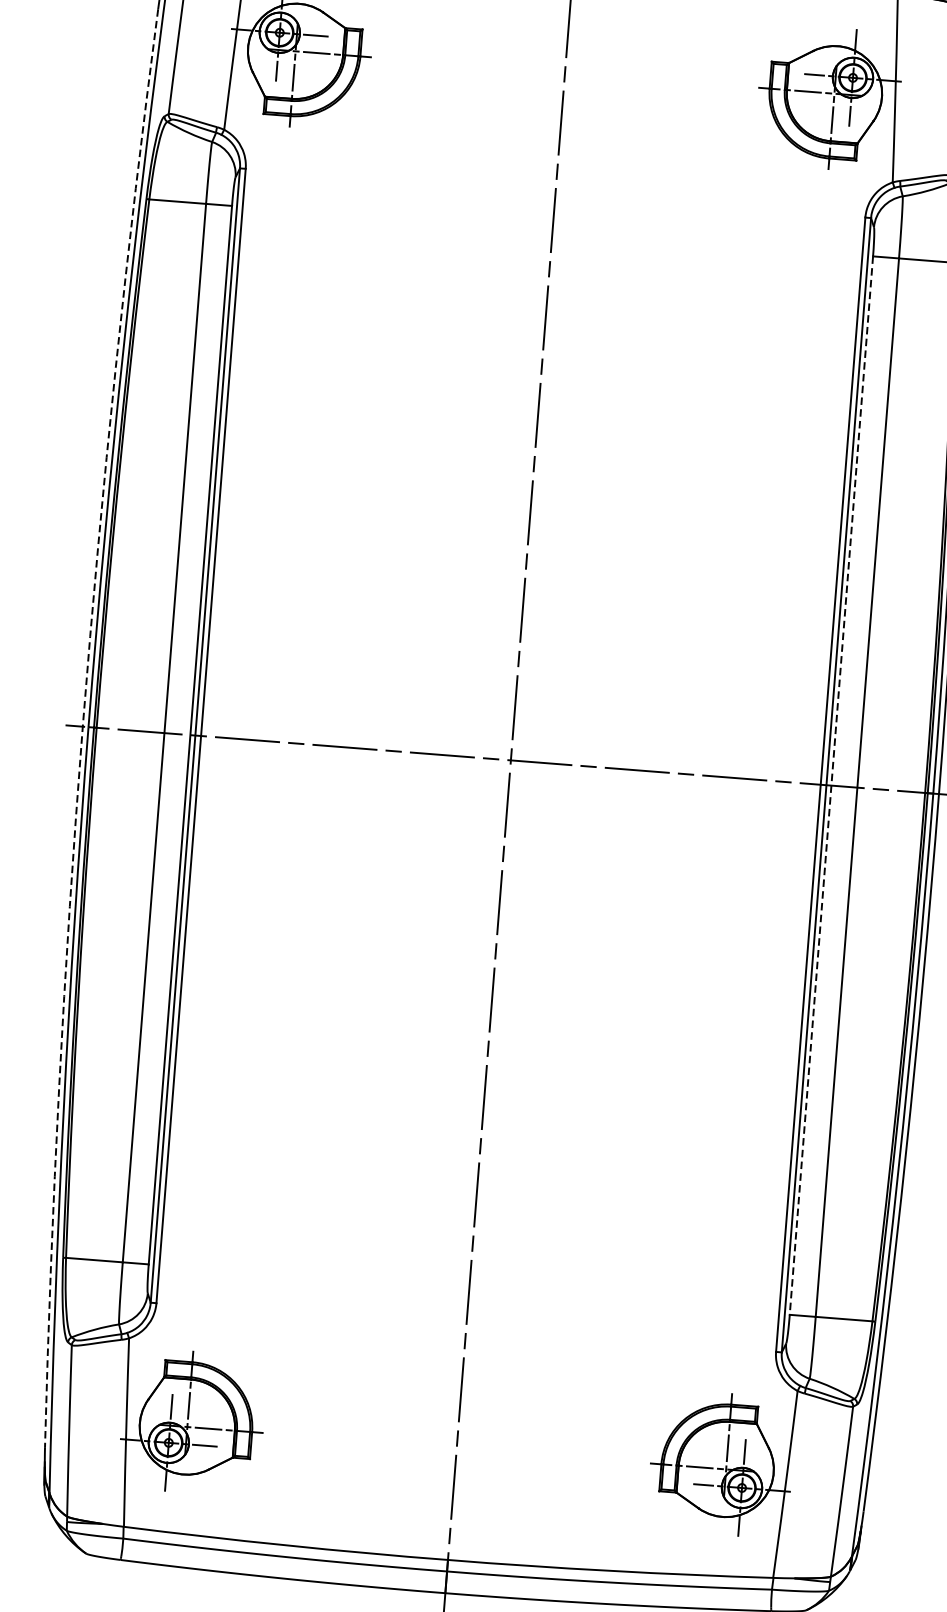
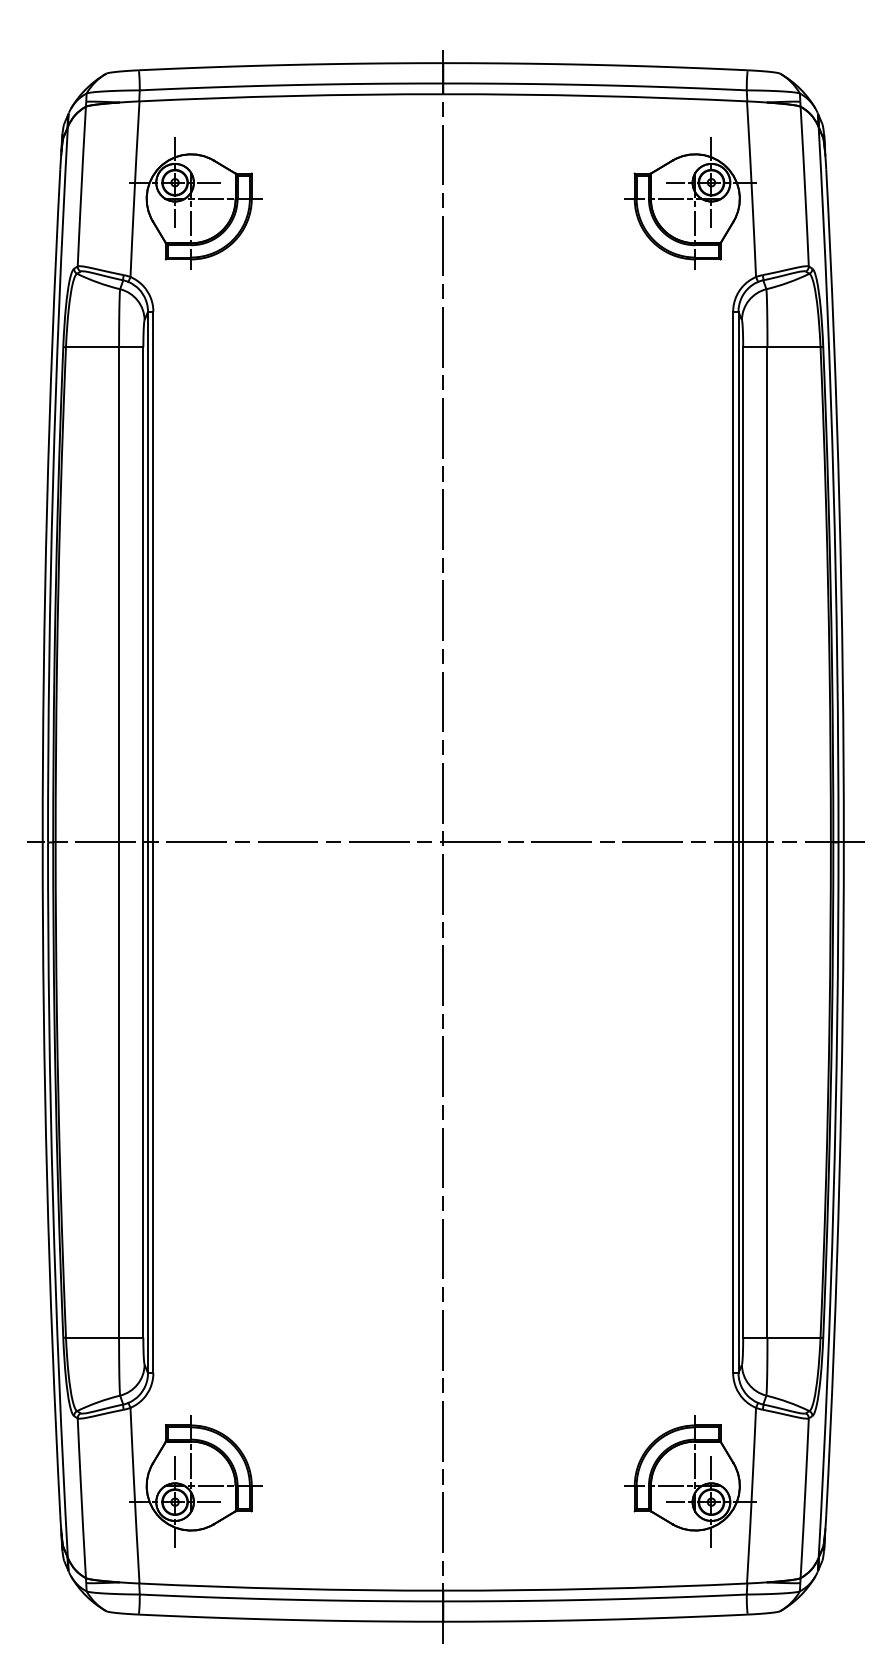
arc: (82, 726) -> (42, 842), dashed -> solid
line: (831, 785) -> (743, 842), dashed -> solid

